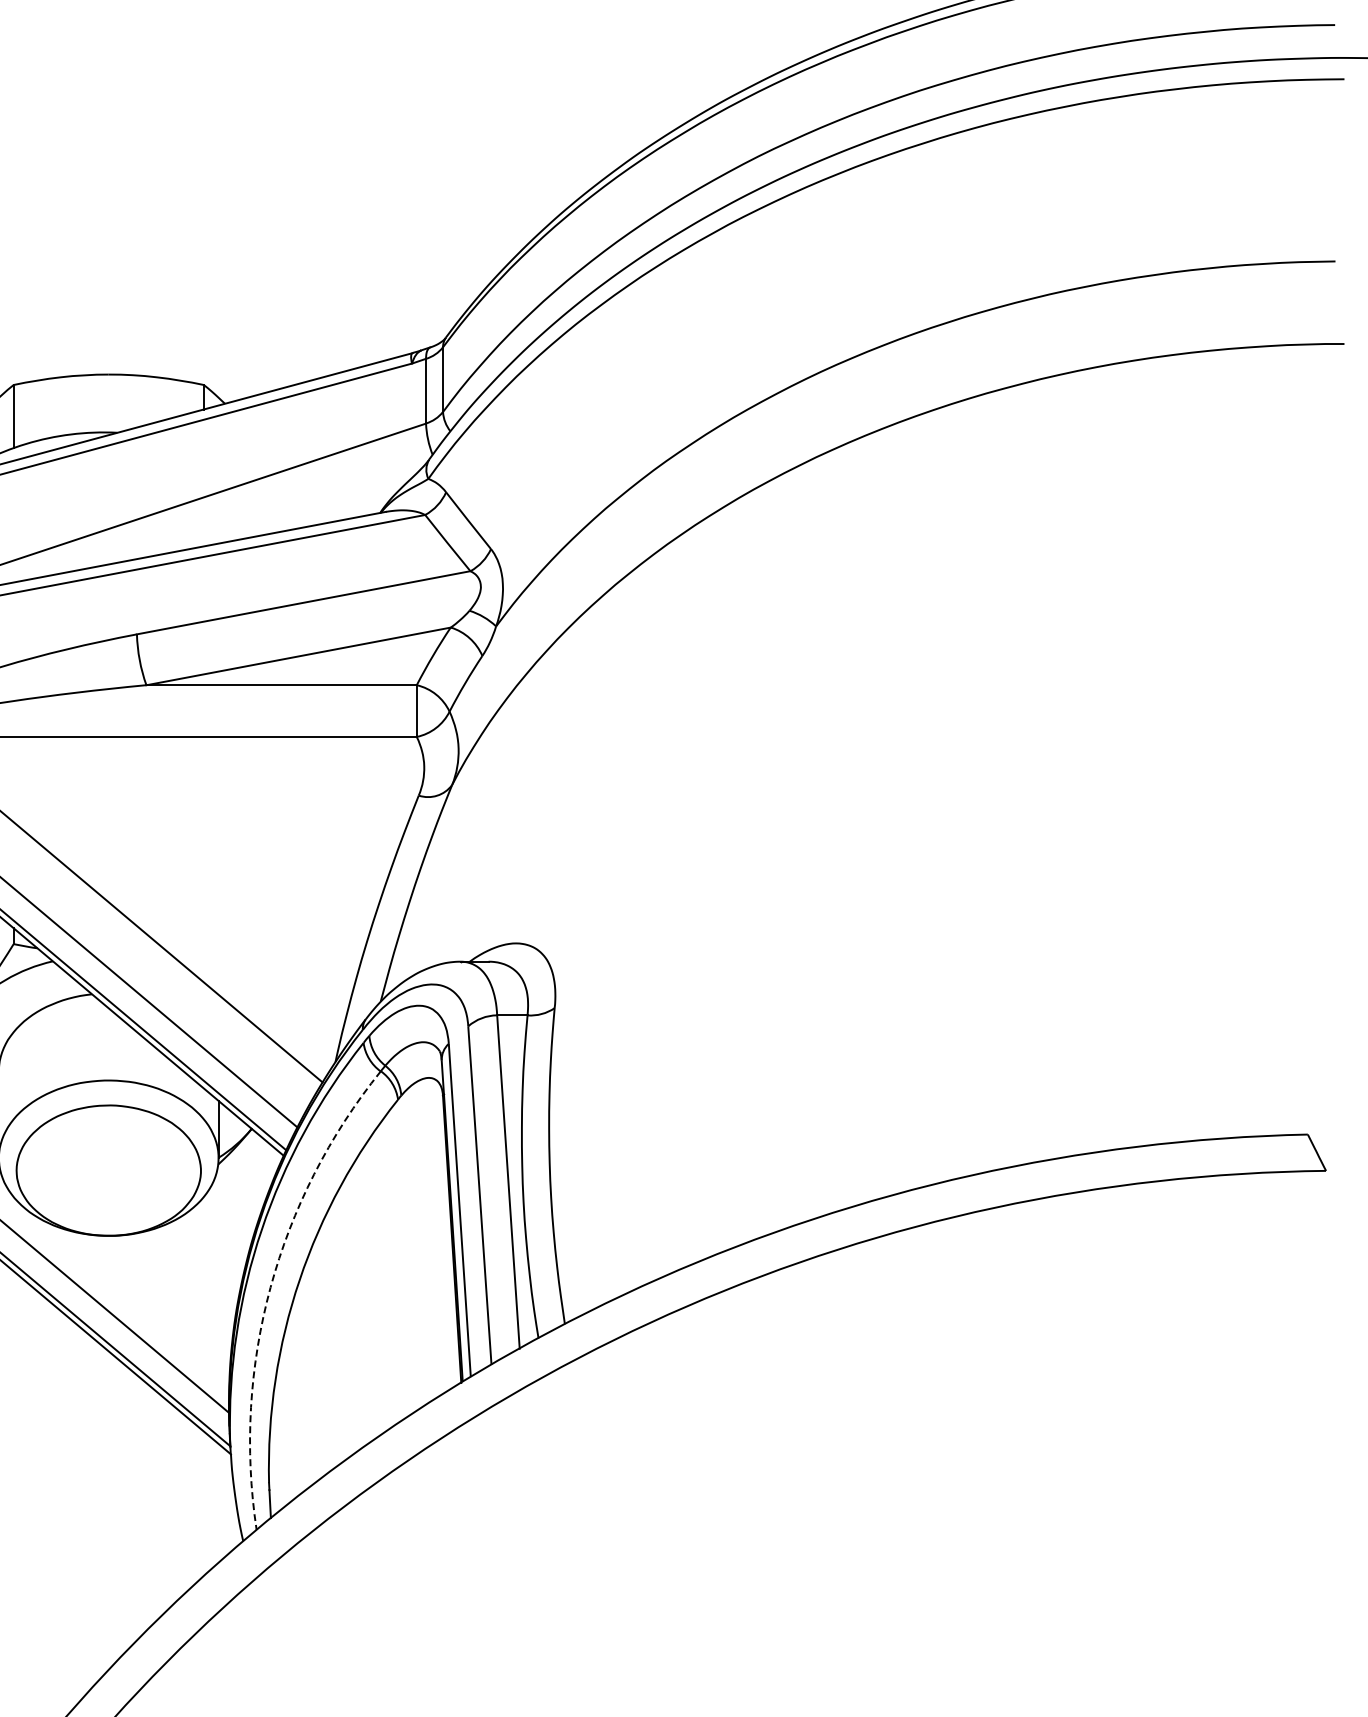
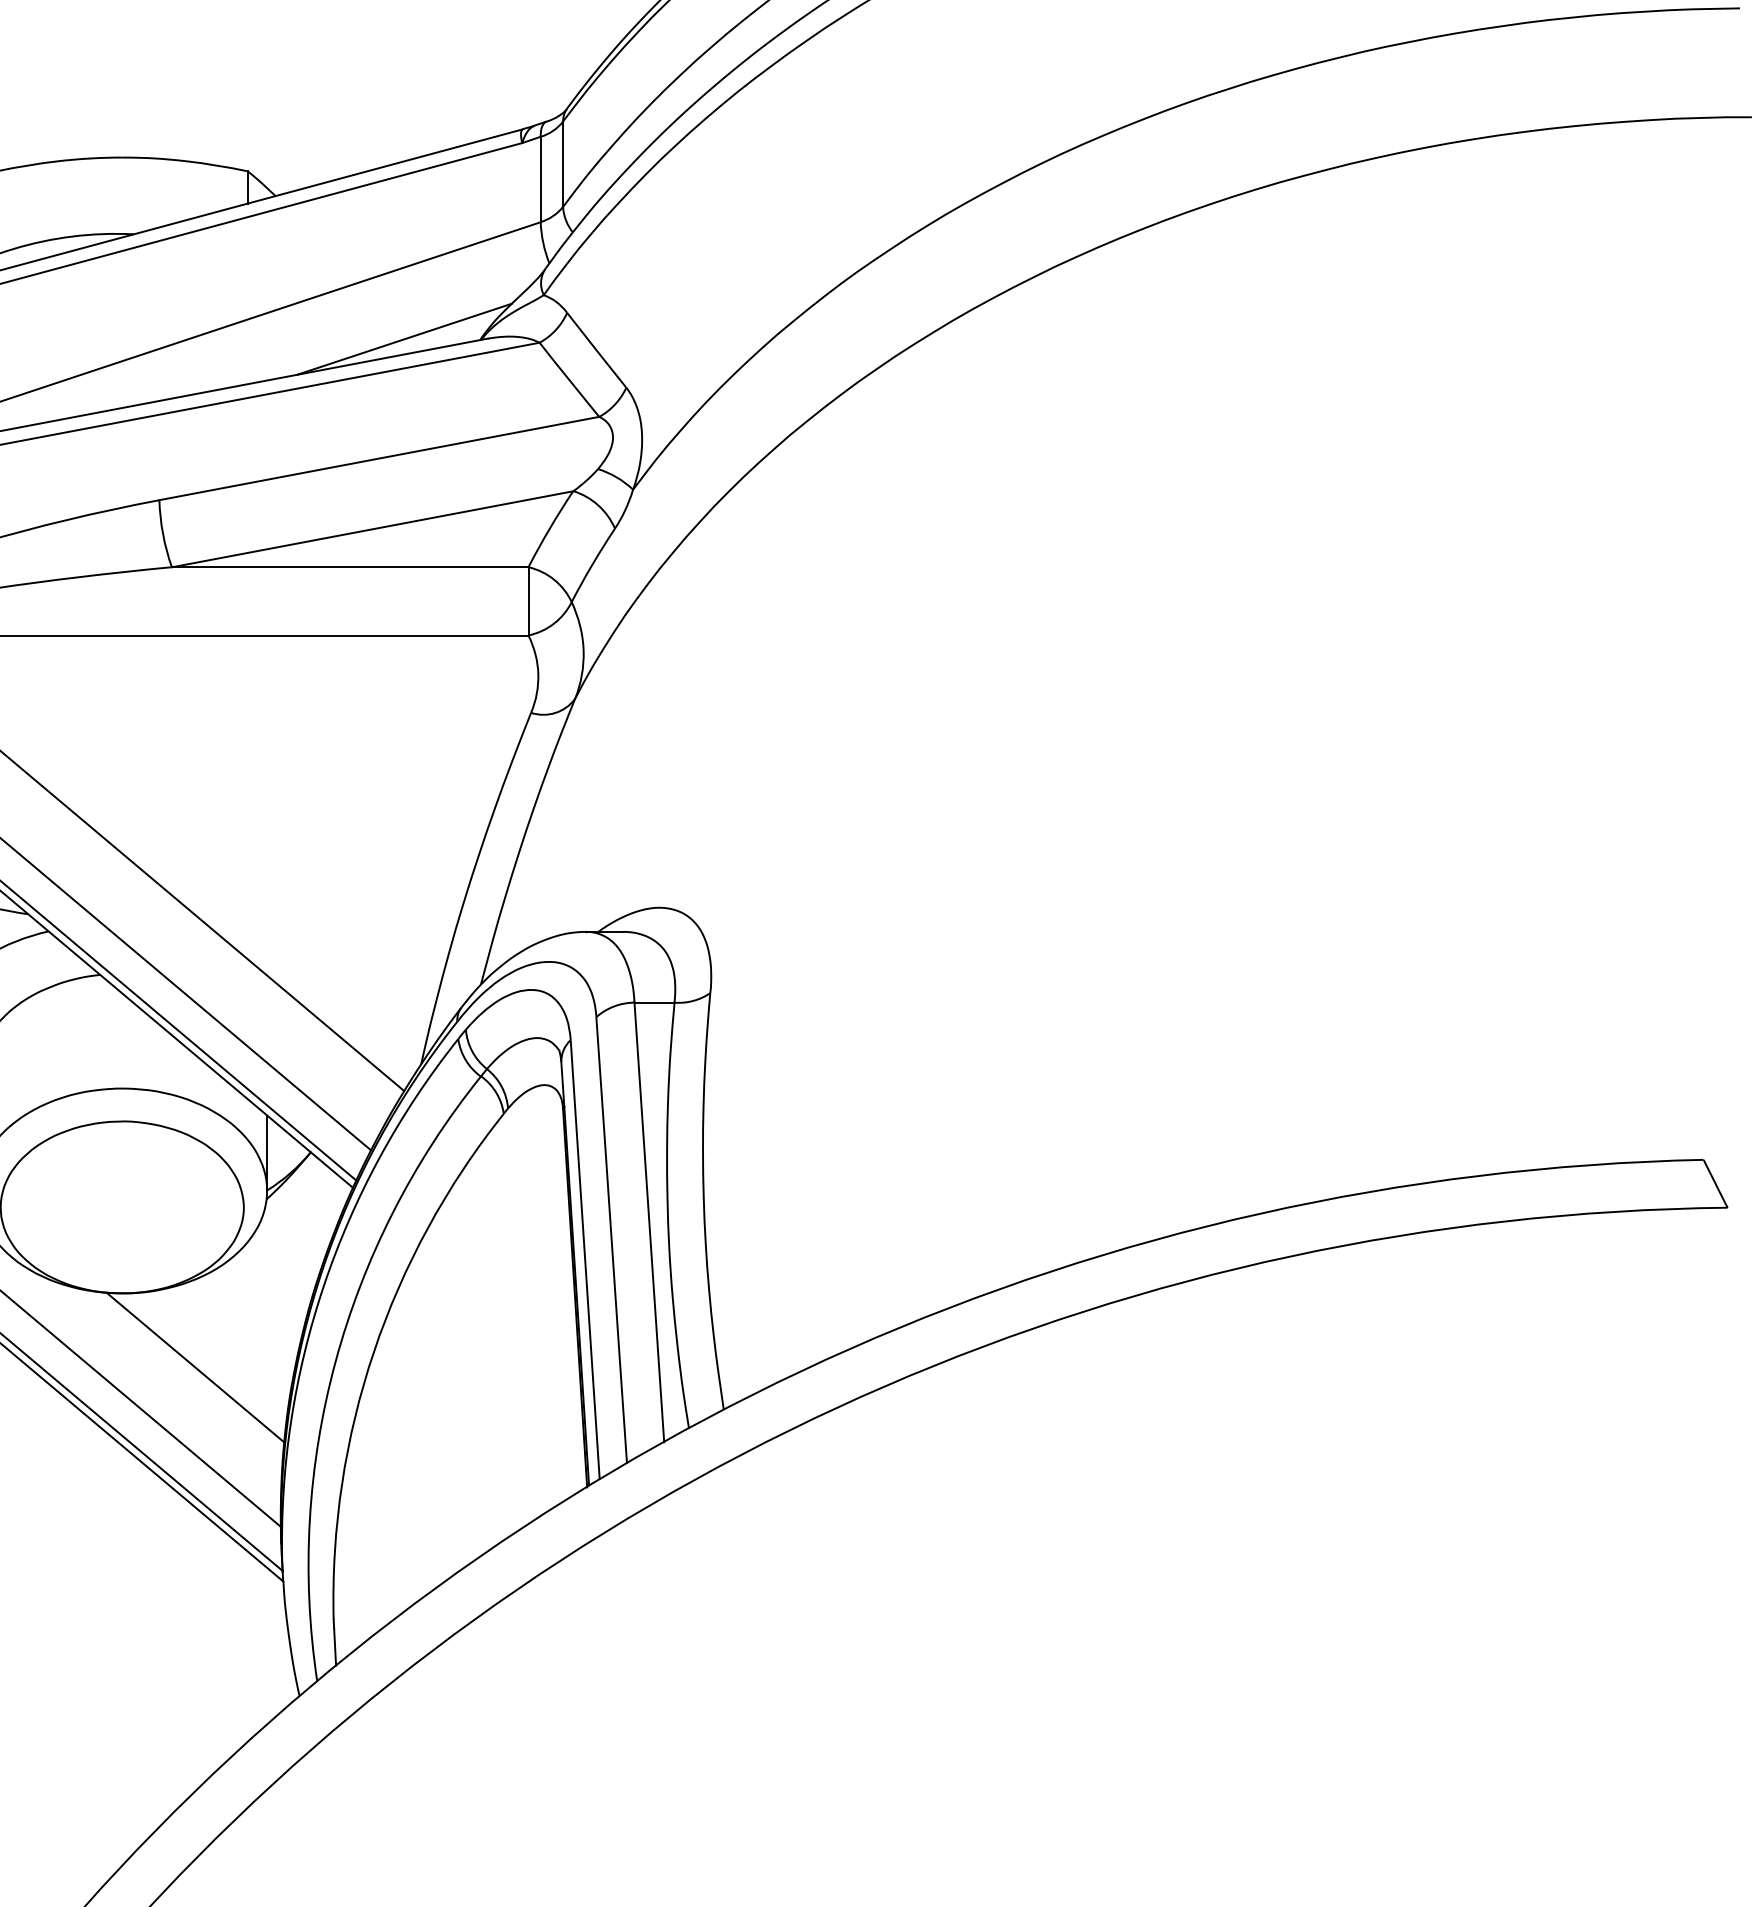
line: (322, 512) -> (404, 339), added
arc: (270, 1287) -> (335, 1361), dashed -> solid
line: (163, 1291) -> (194, 1366), added

